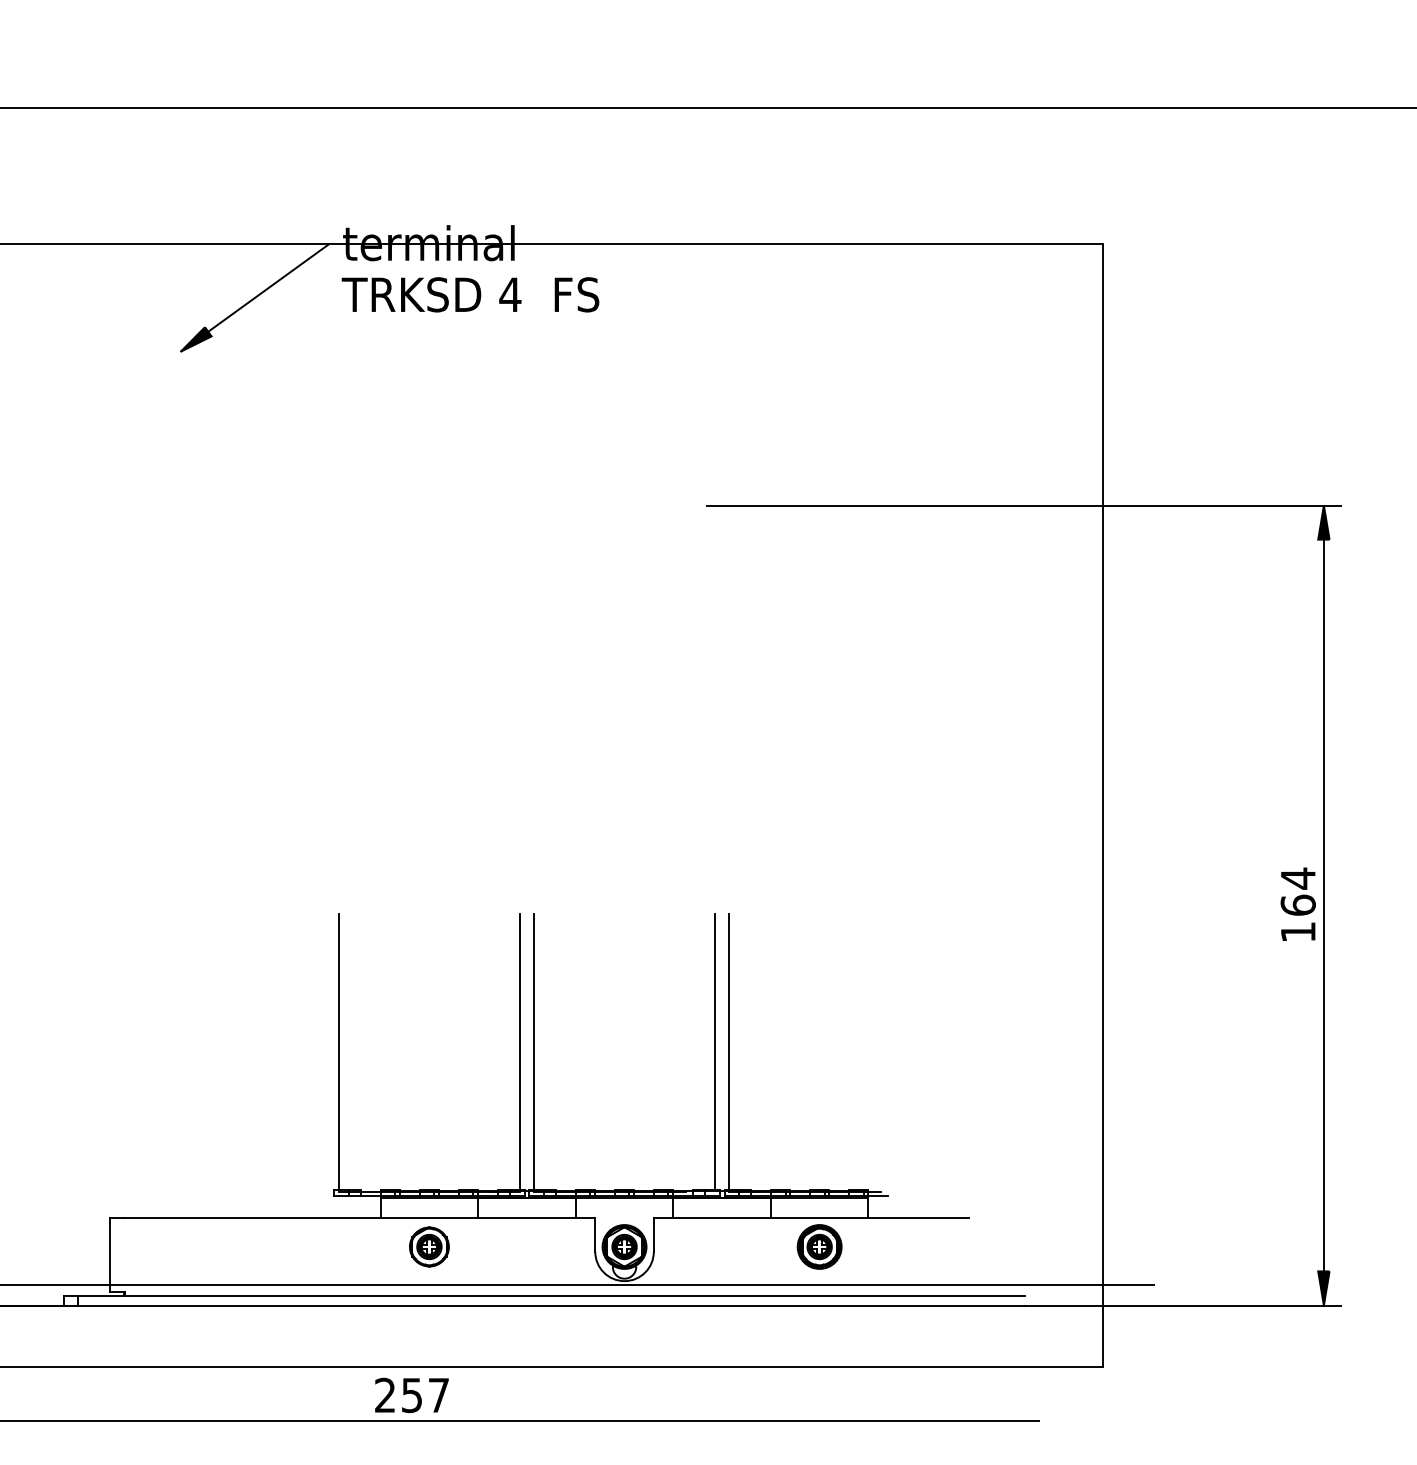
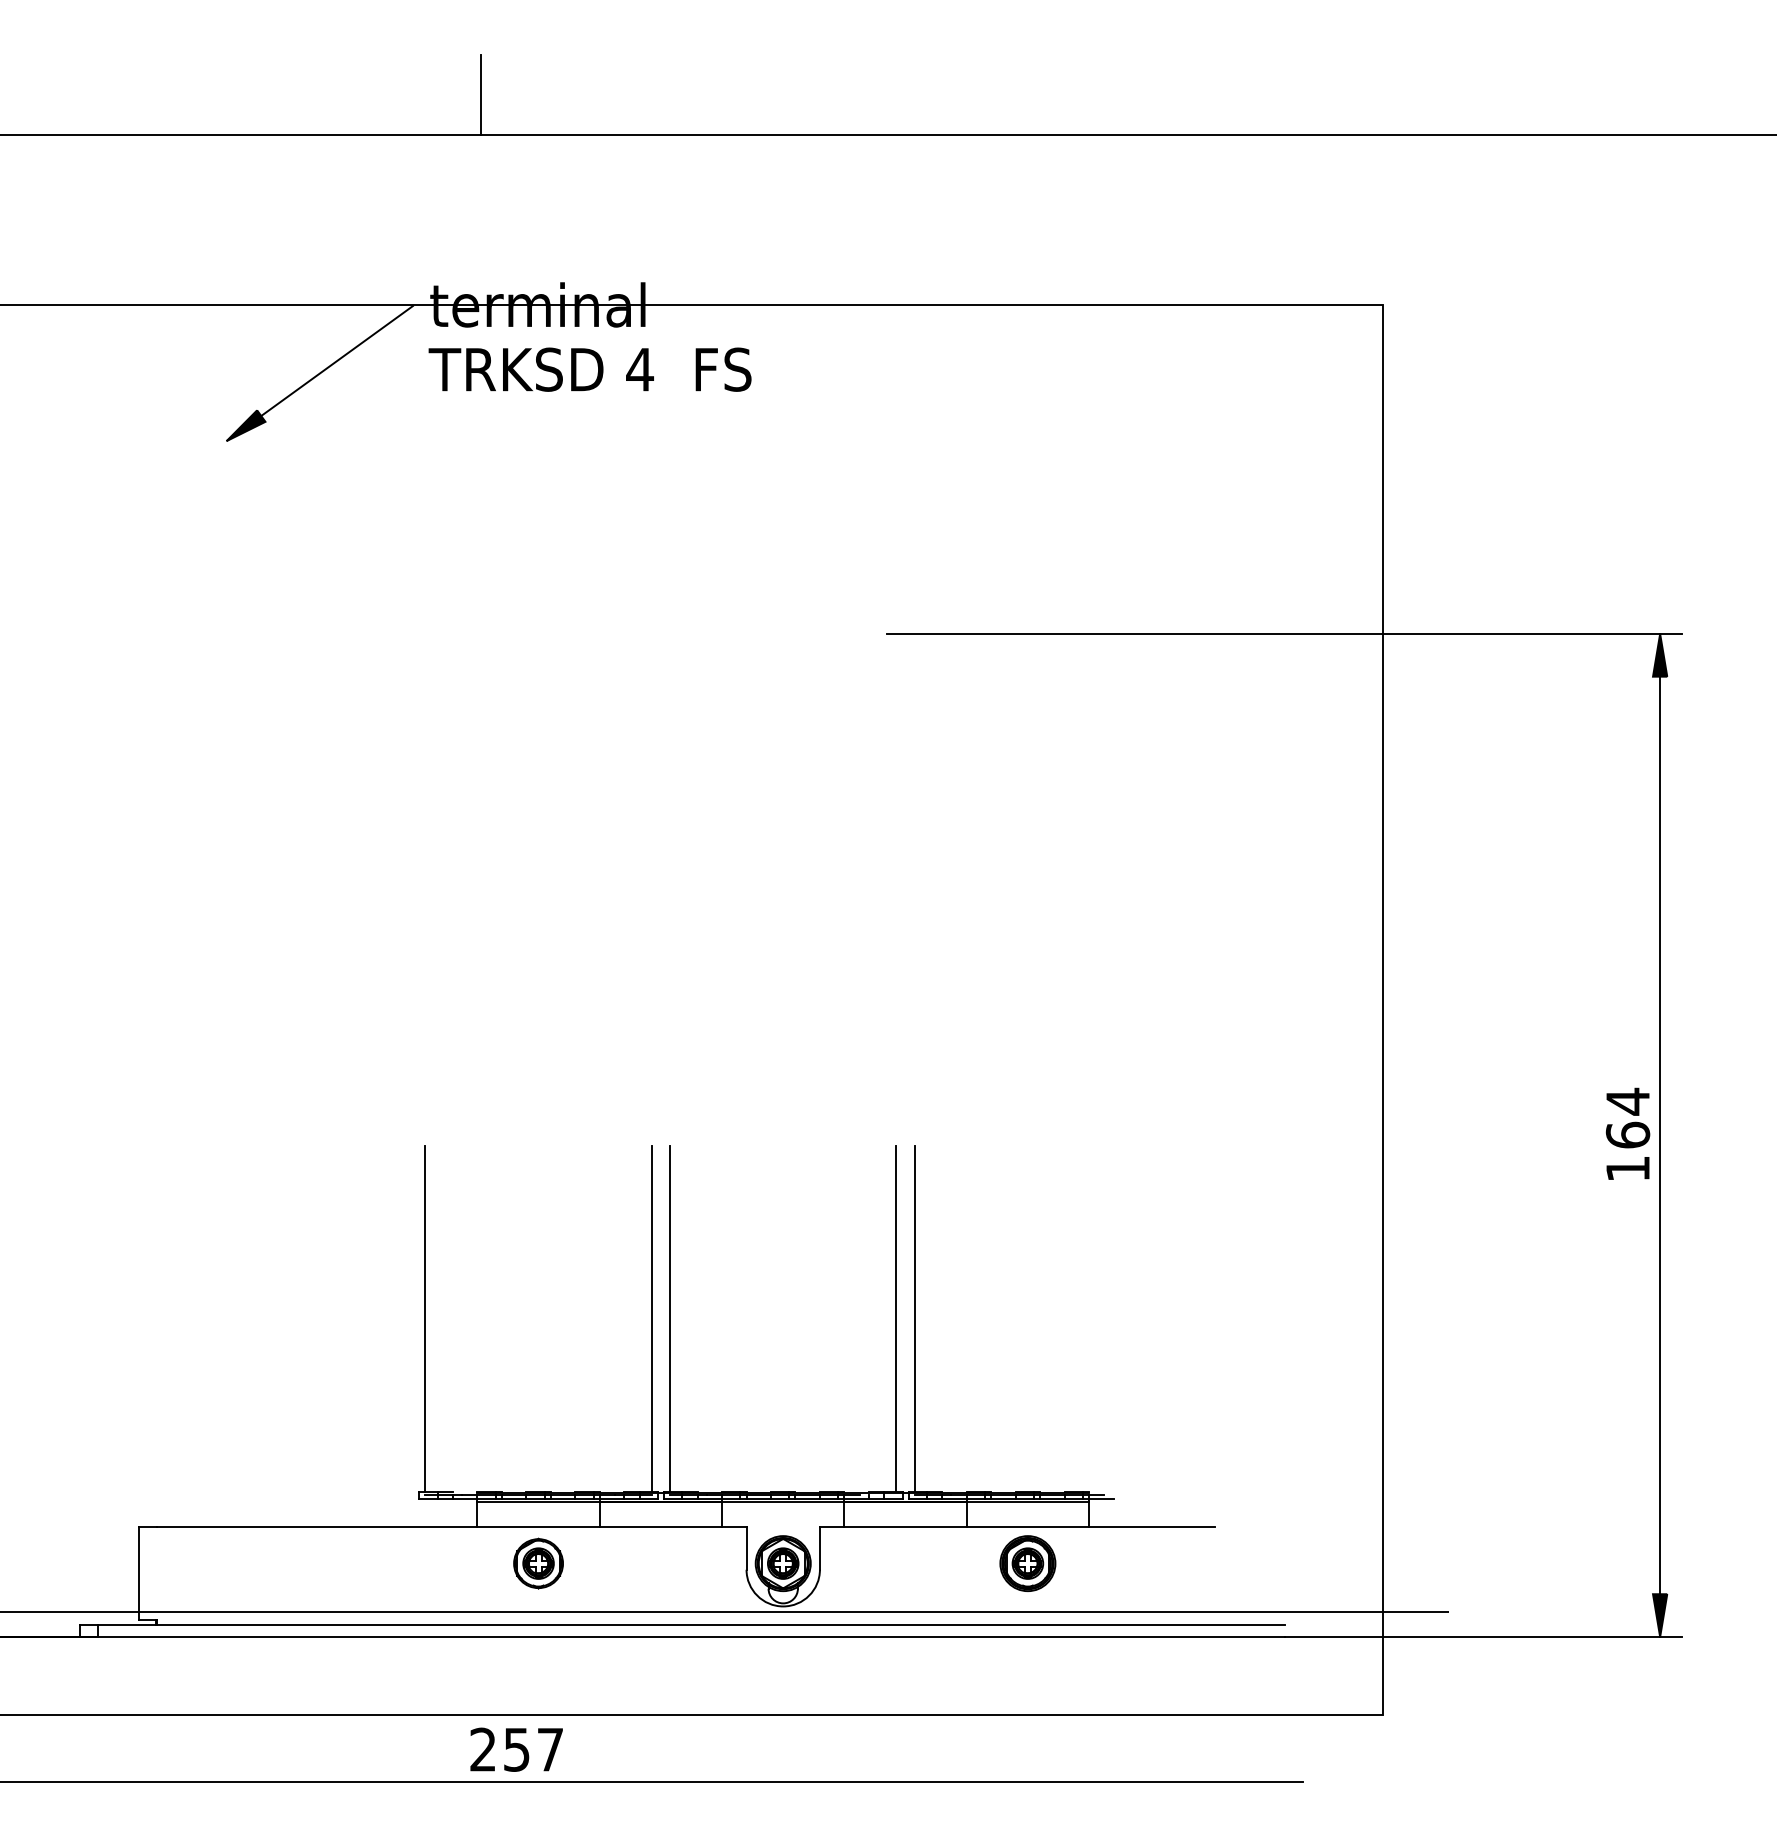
line: (383, 76) -> (481, 95), added

